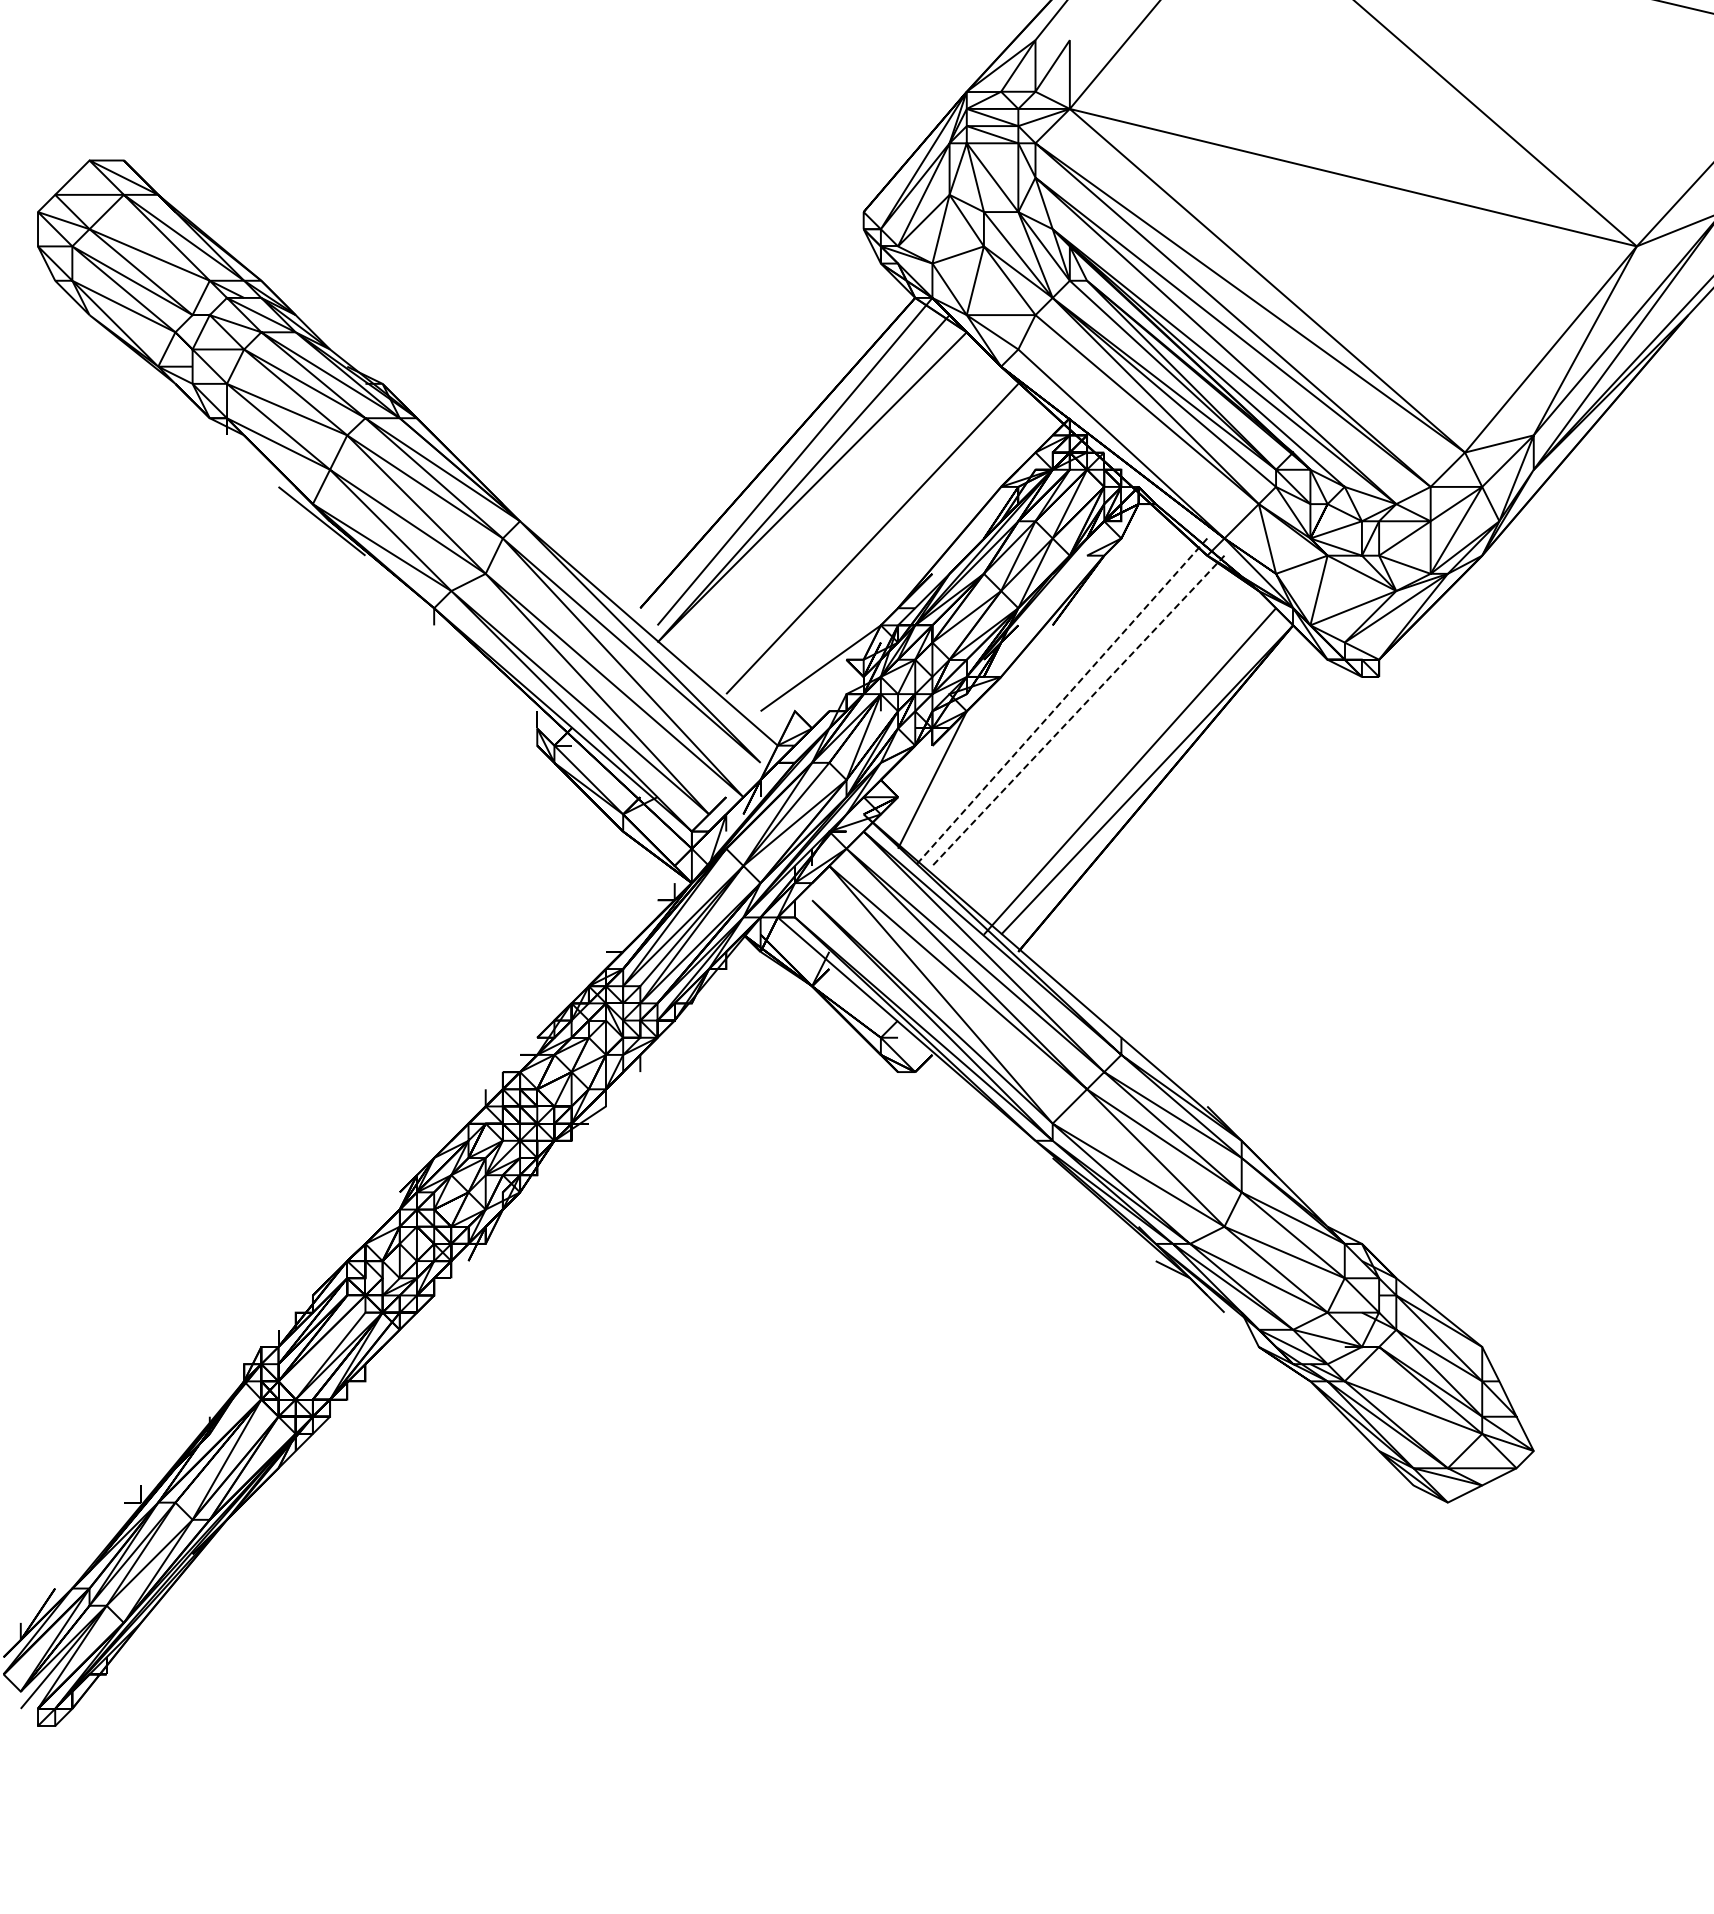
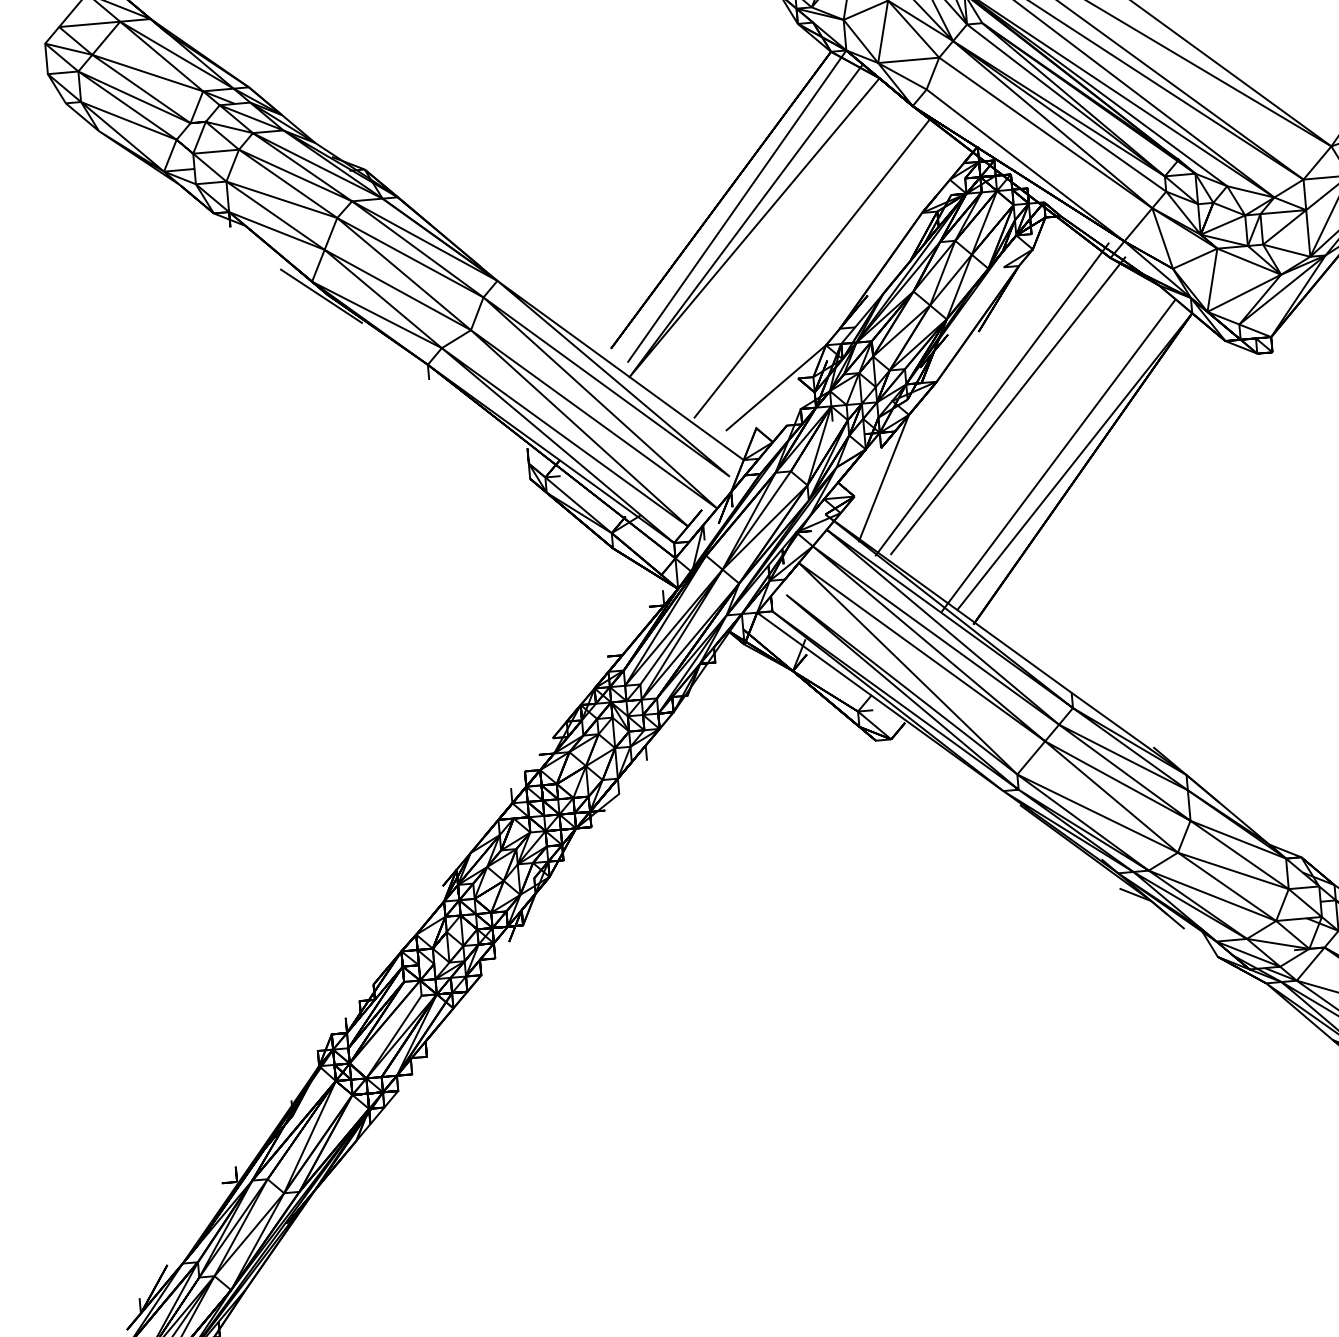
line: (1060, 702) -> (991, 399), dashed -> solid
line: (1078, 711) -> (1008, 406), dashed -> solid

